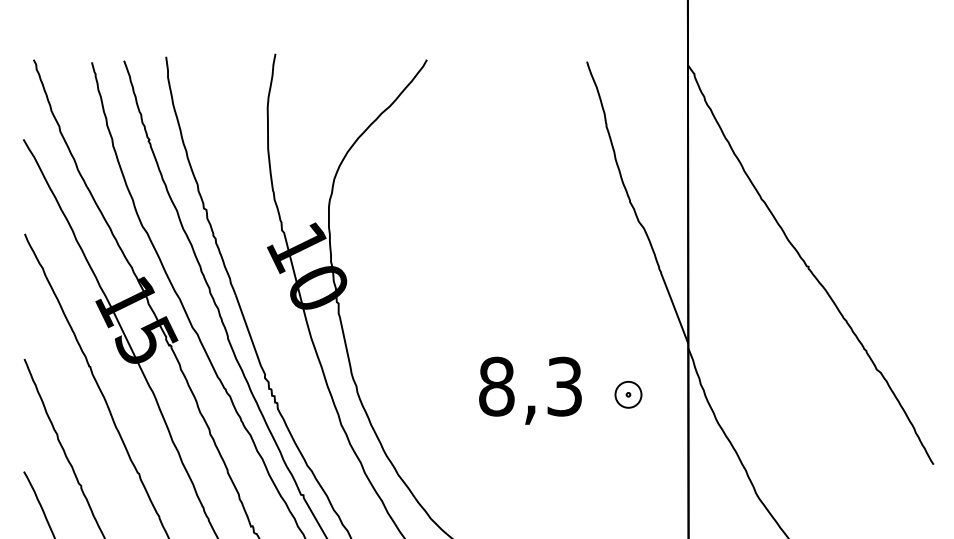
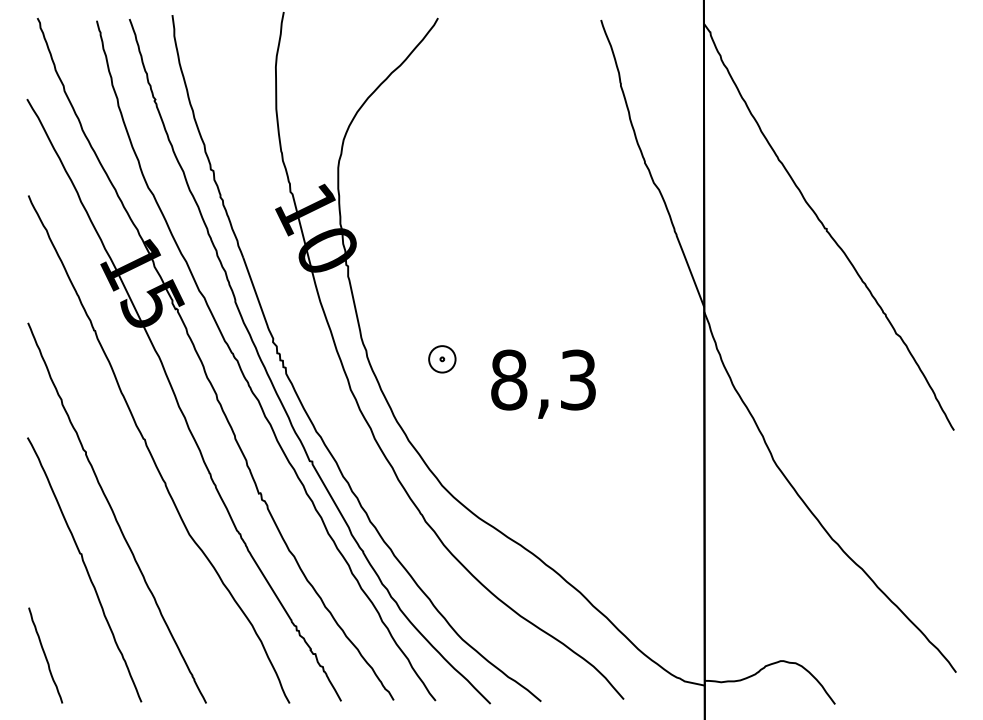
text: (530, 390) -> (543, 383), moved
part: (628, 394) -> (442, 359), moved

